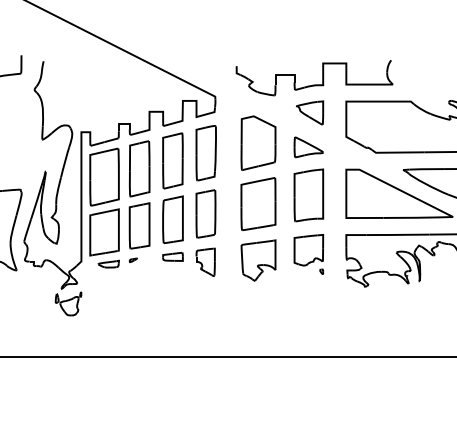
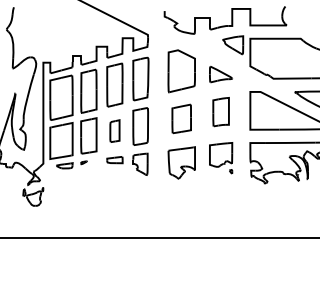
part: (310, 112) -> (233, 44), moved
part: (308, 195) -> (220, 112), size x0.7
part: (258, 204) -> (181, 119), size x0.7
part: (172, 219) -> (114, 130), size x0.6

